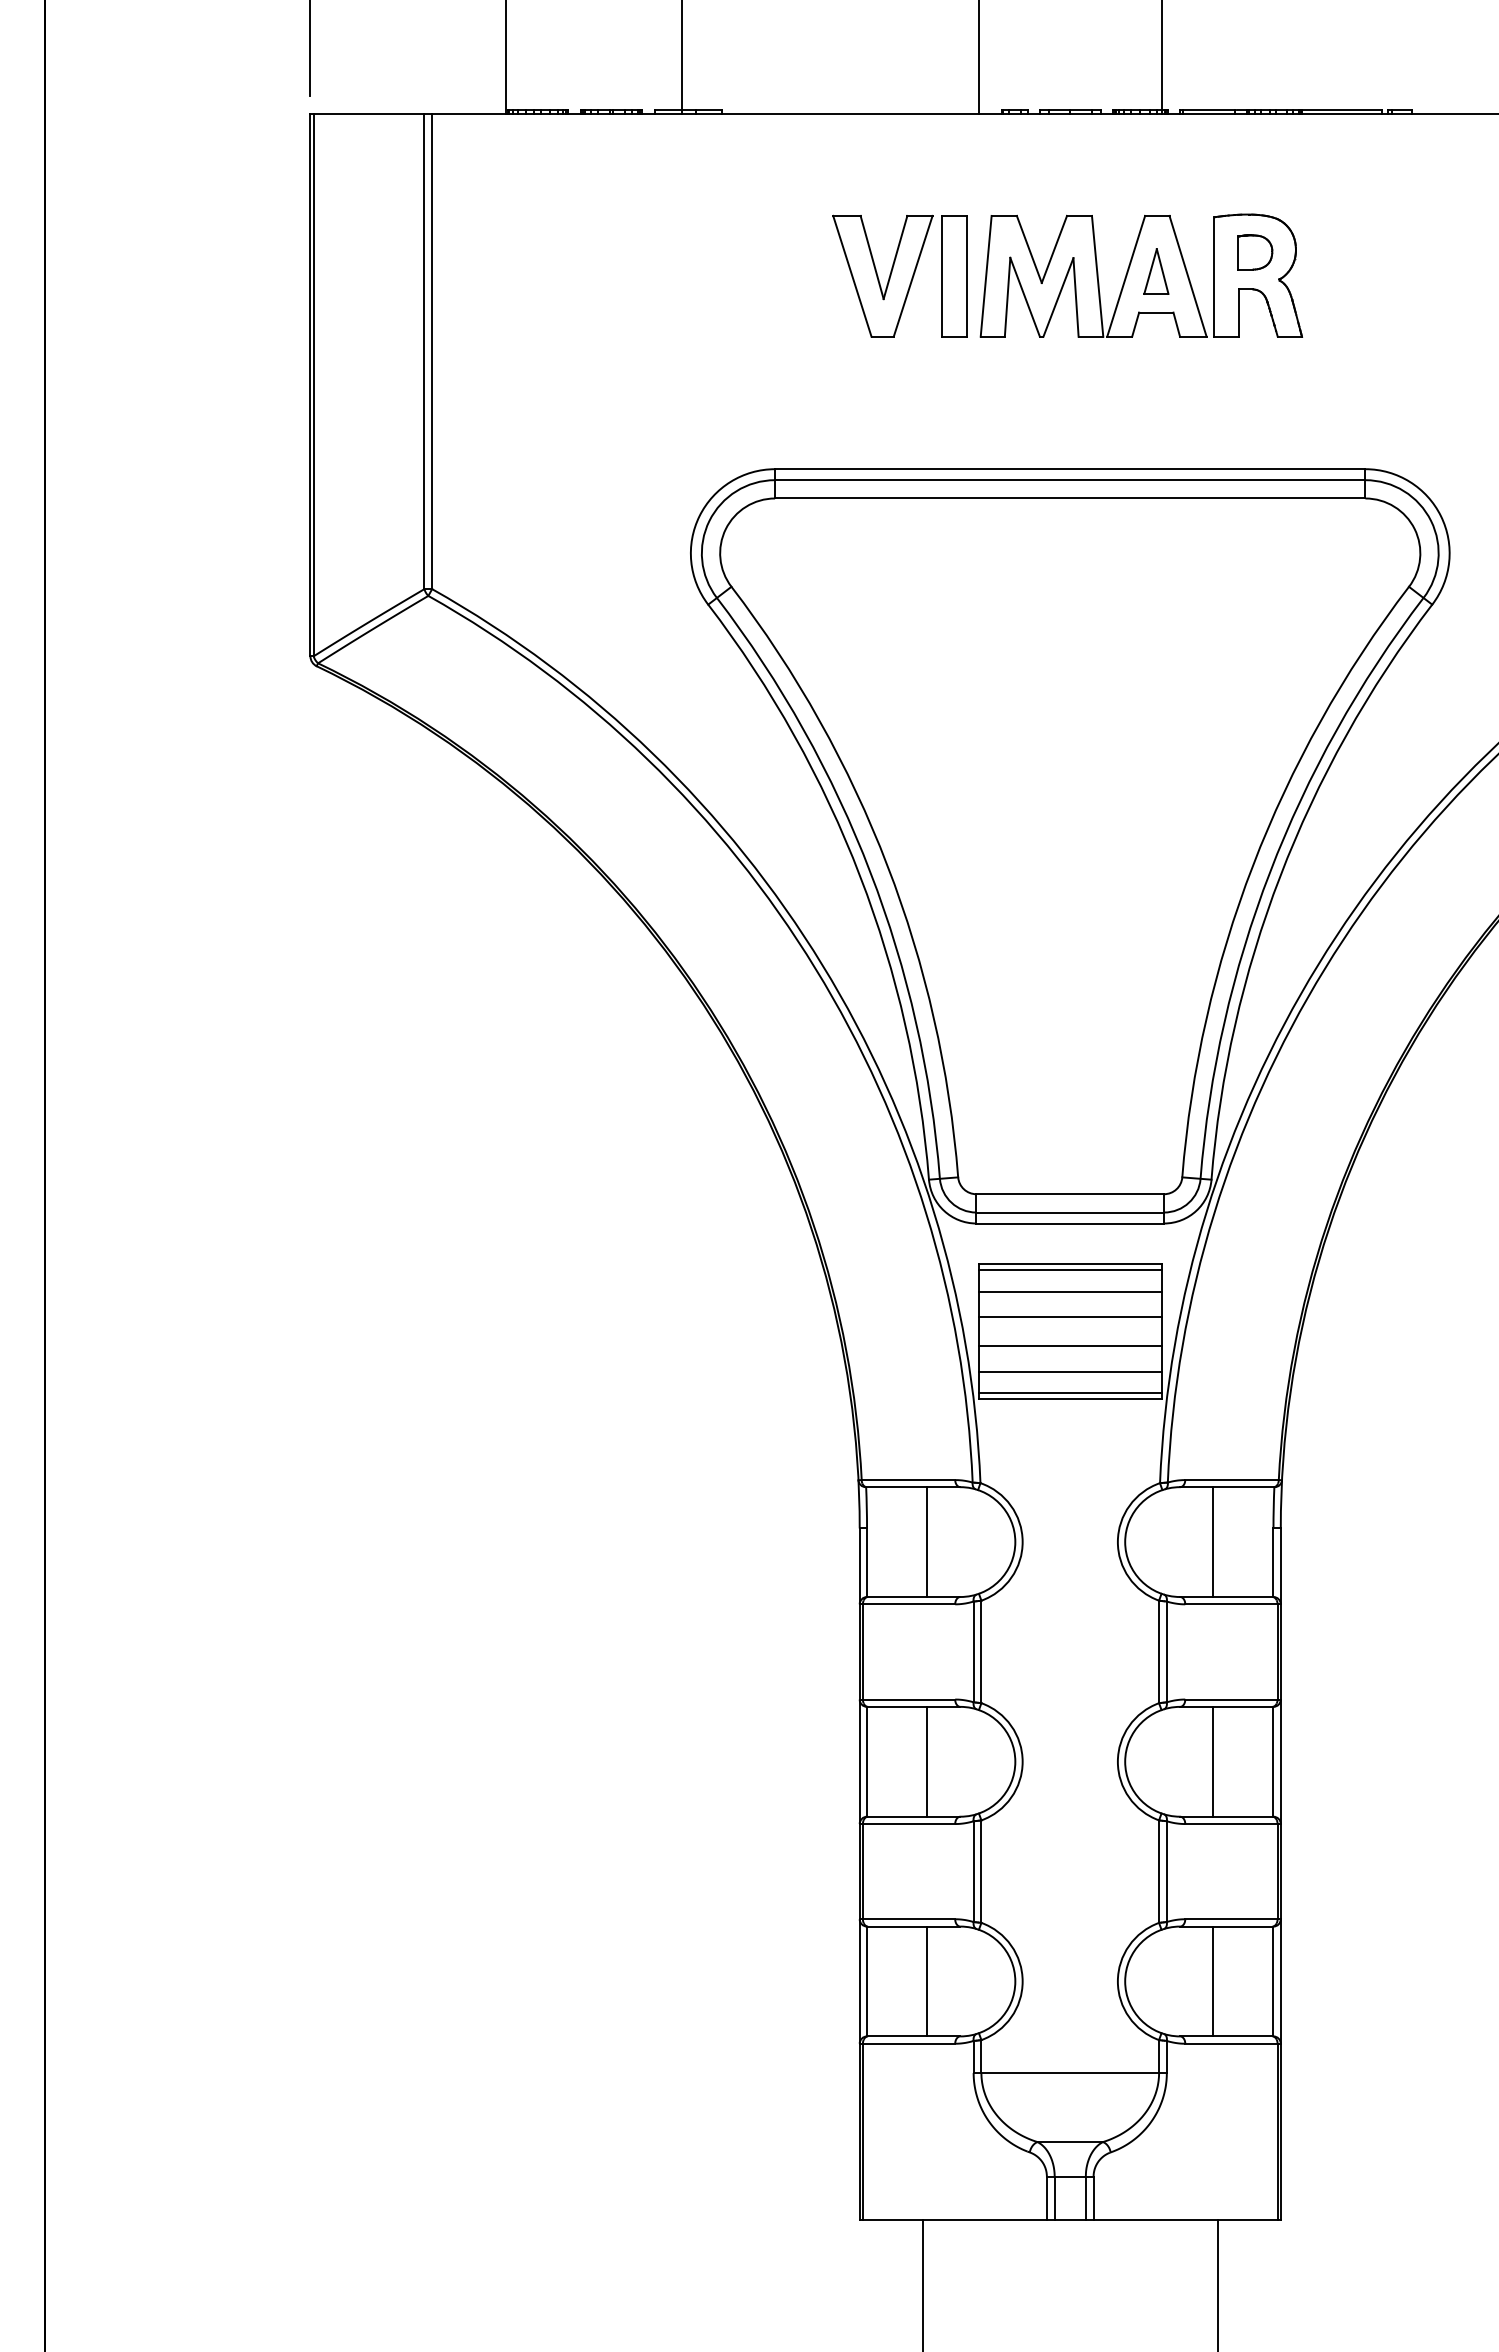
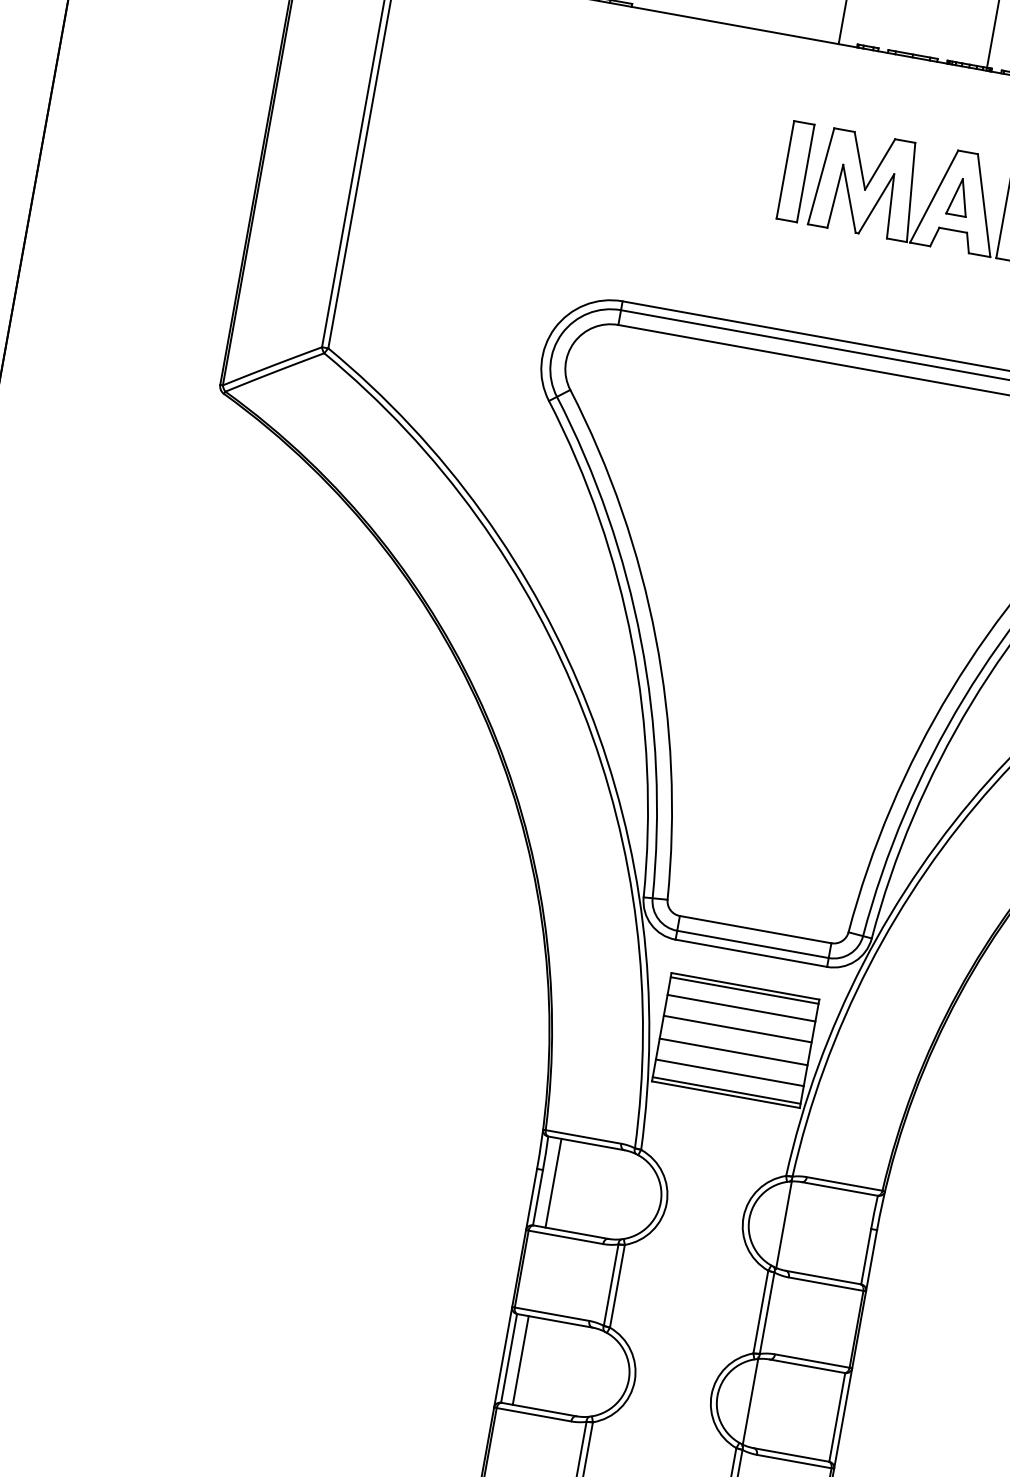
part: (882, 275) -> (737, 160), removed
line: (927, 1542) -> (553, 1183), moved
line: (1213, 1542) -> (784, 1225), moved
line: (927, 1761) -> (520, 1360), moved
line: (1213, 1761) -> (750, 1401), moved

